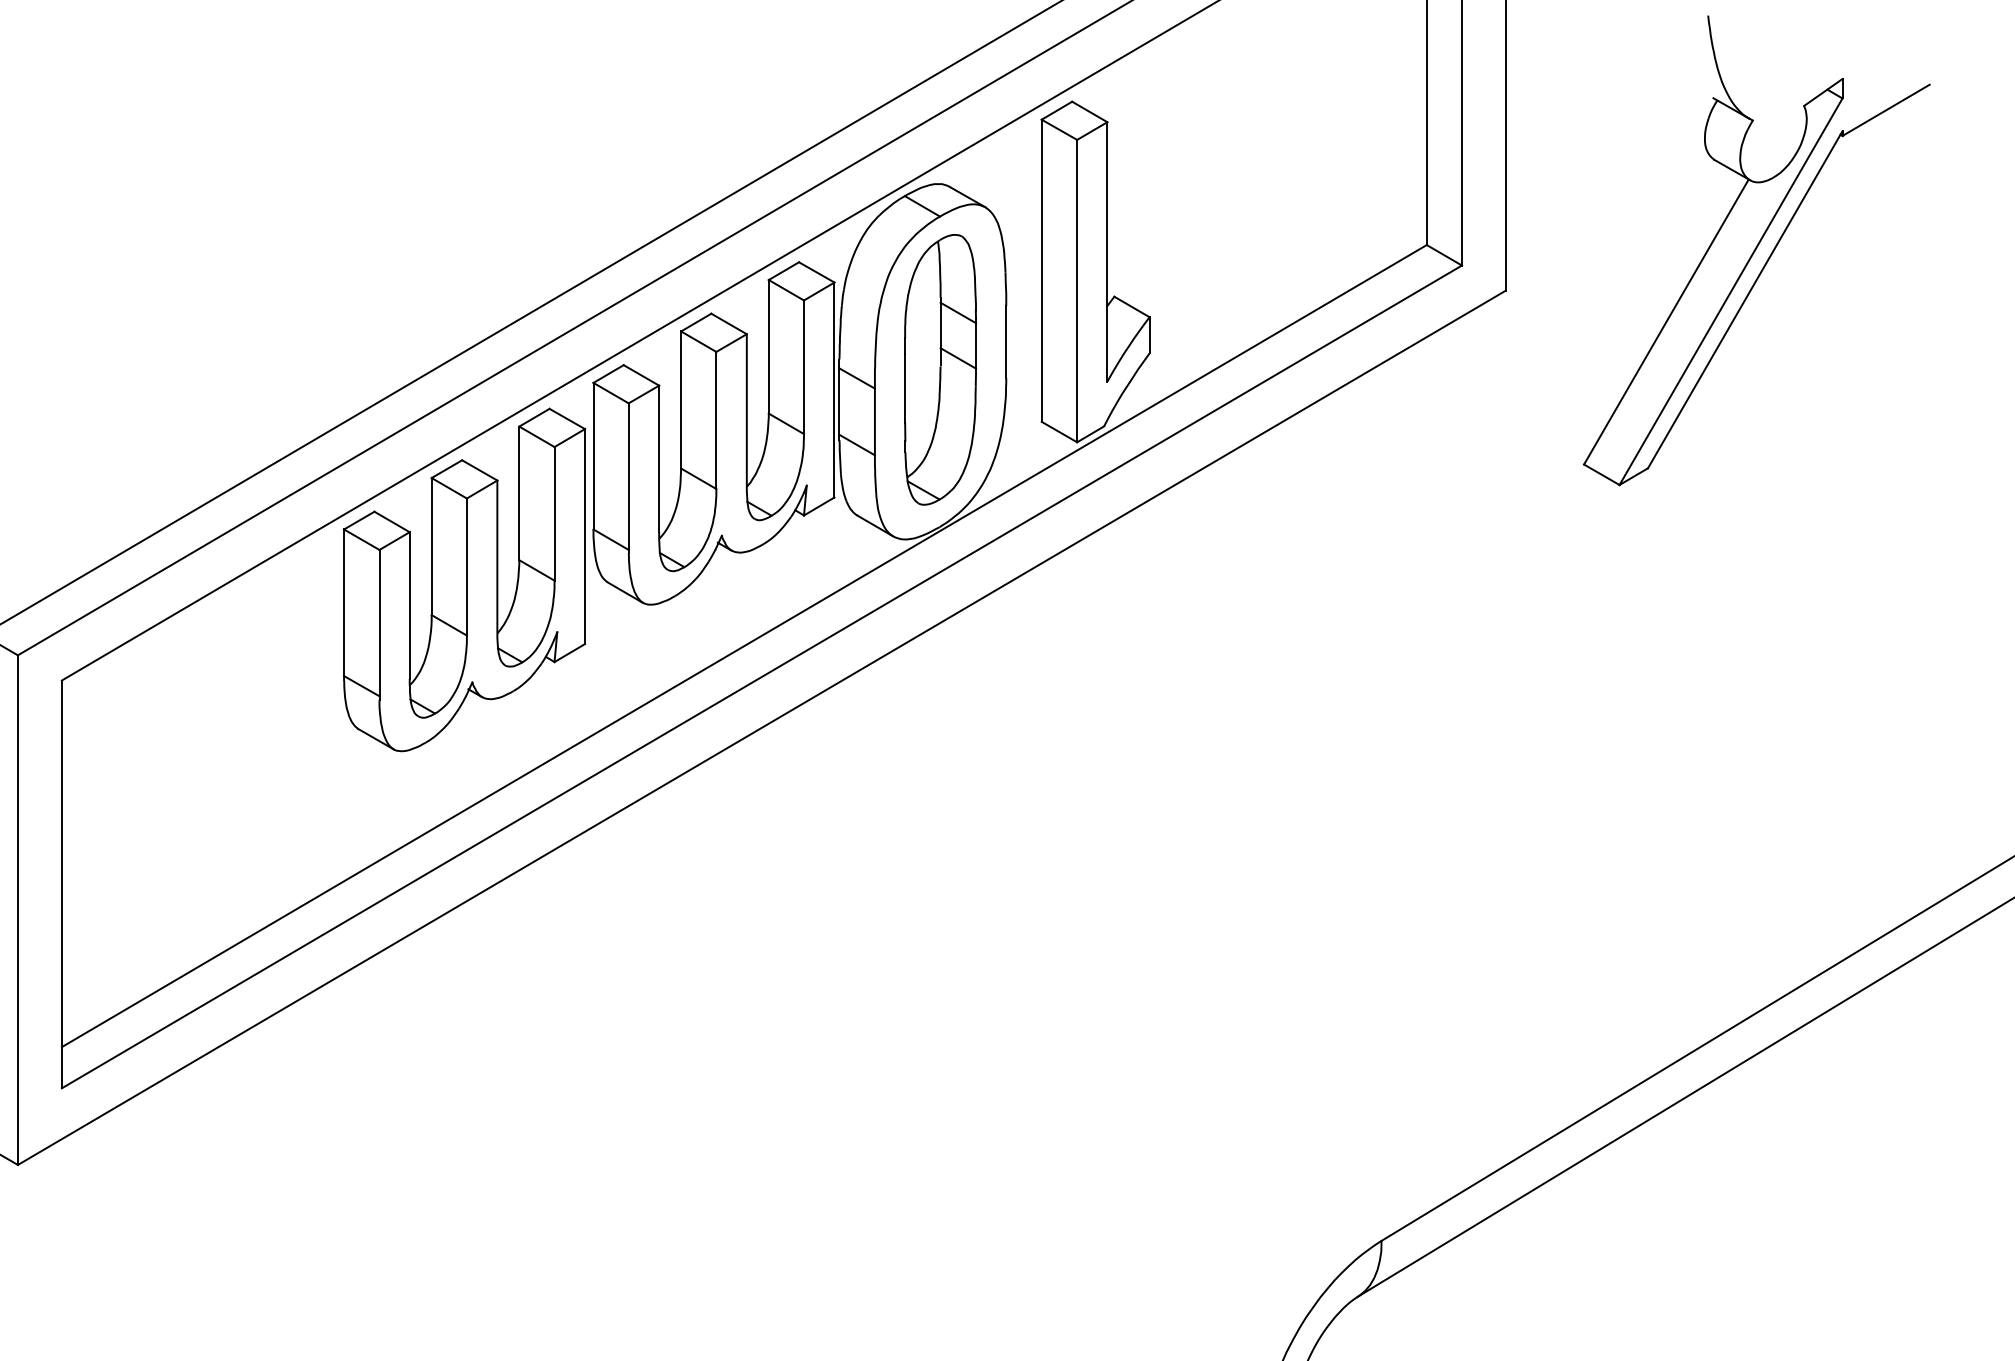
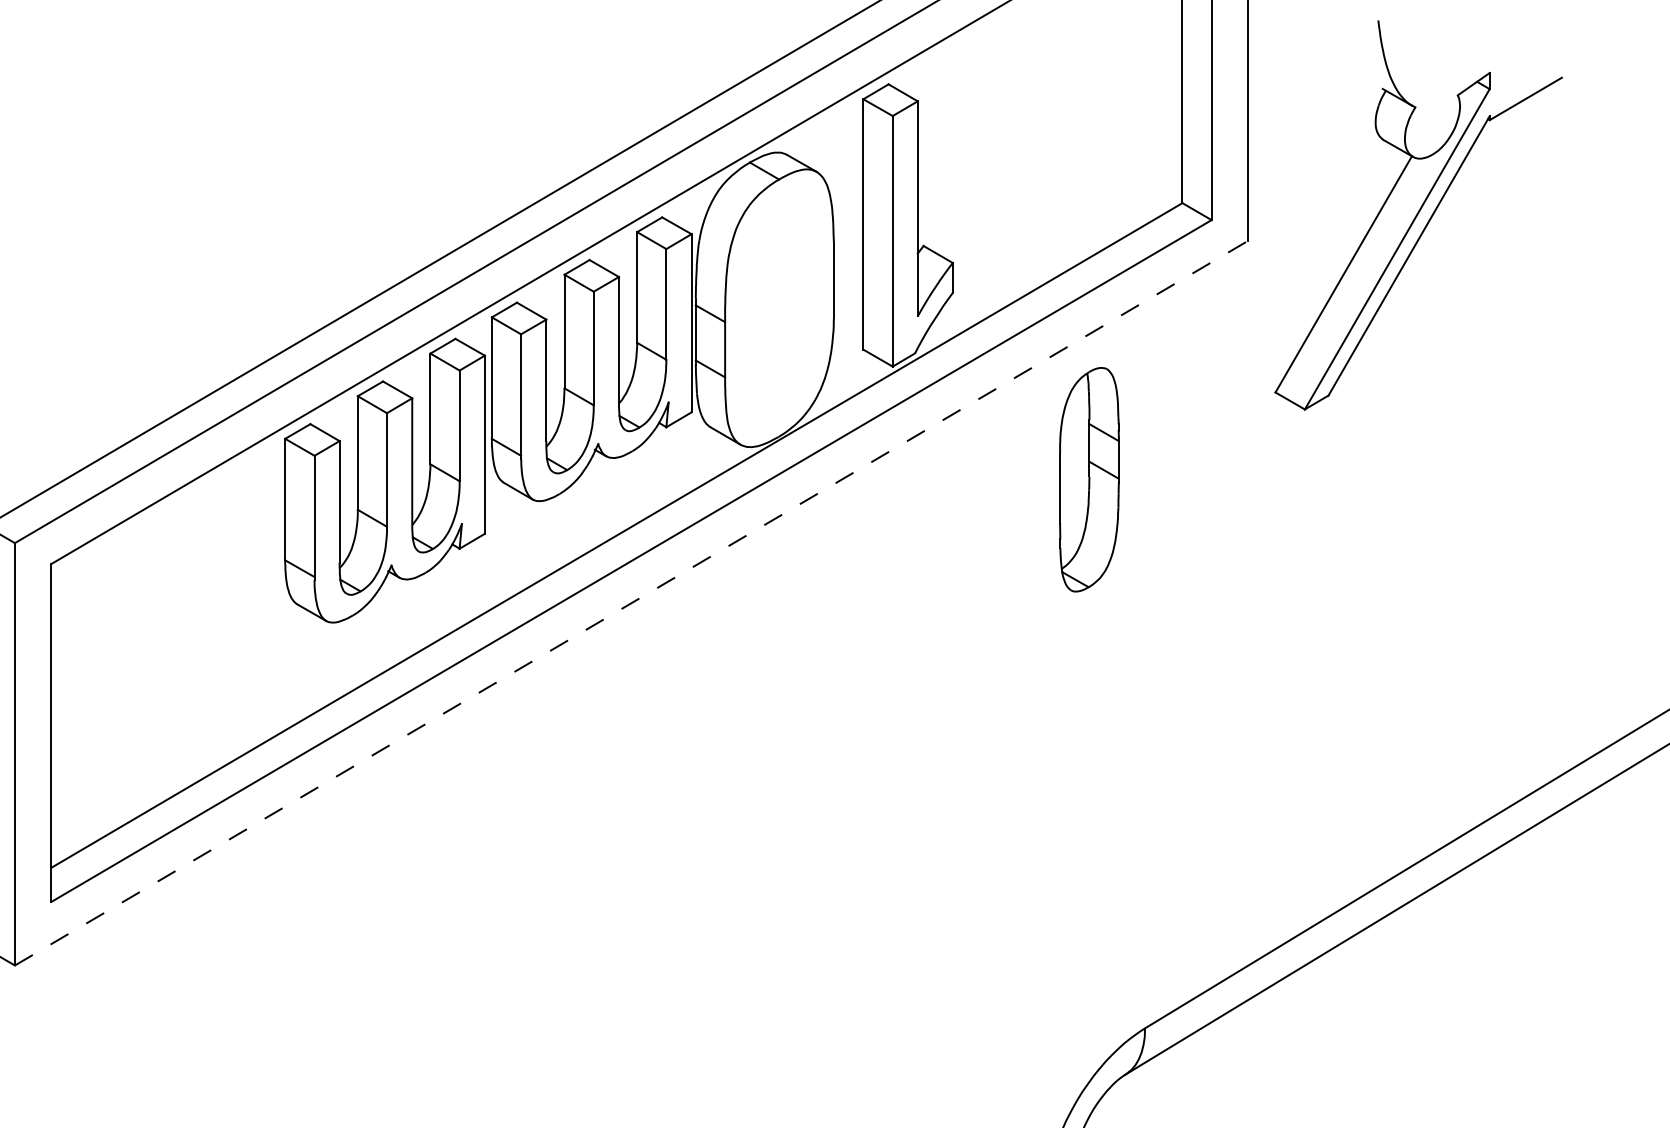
part: (1756, 250) -> (1418, 215), moved
part: (940, 369) -> (1089, 479), moved
line: (761, 727) -> (631, 602), solid -> dashed

